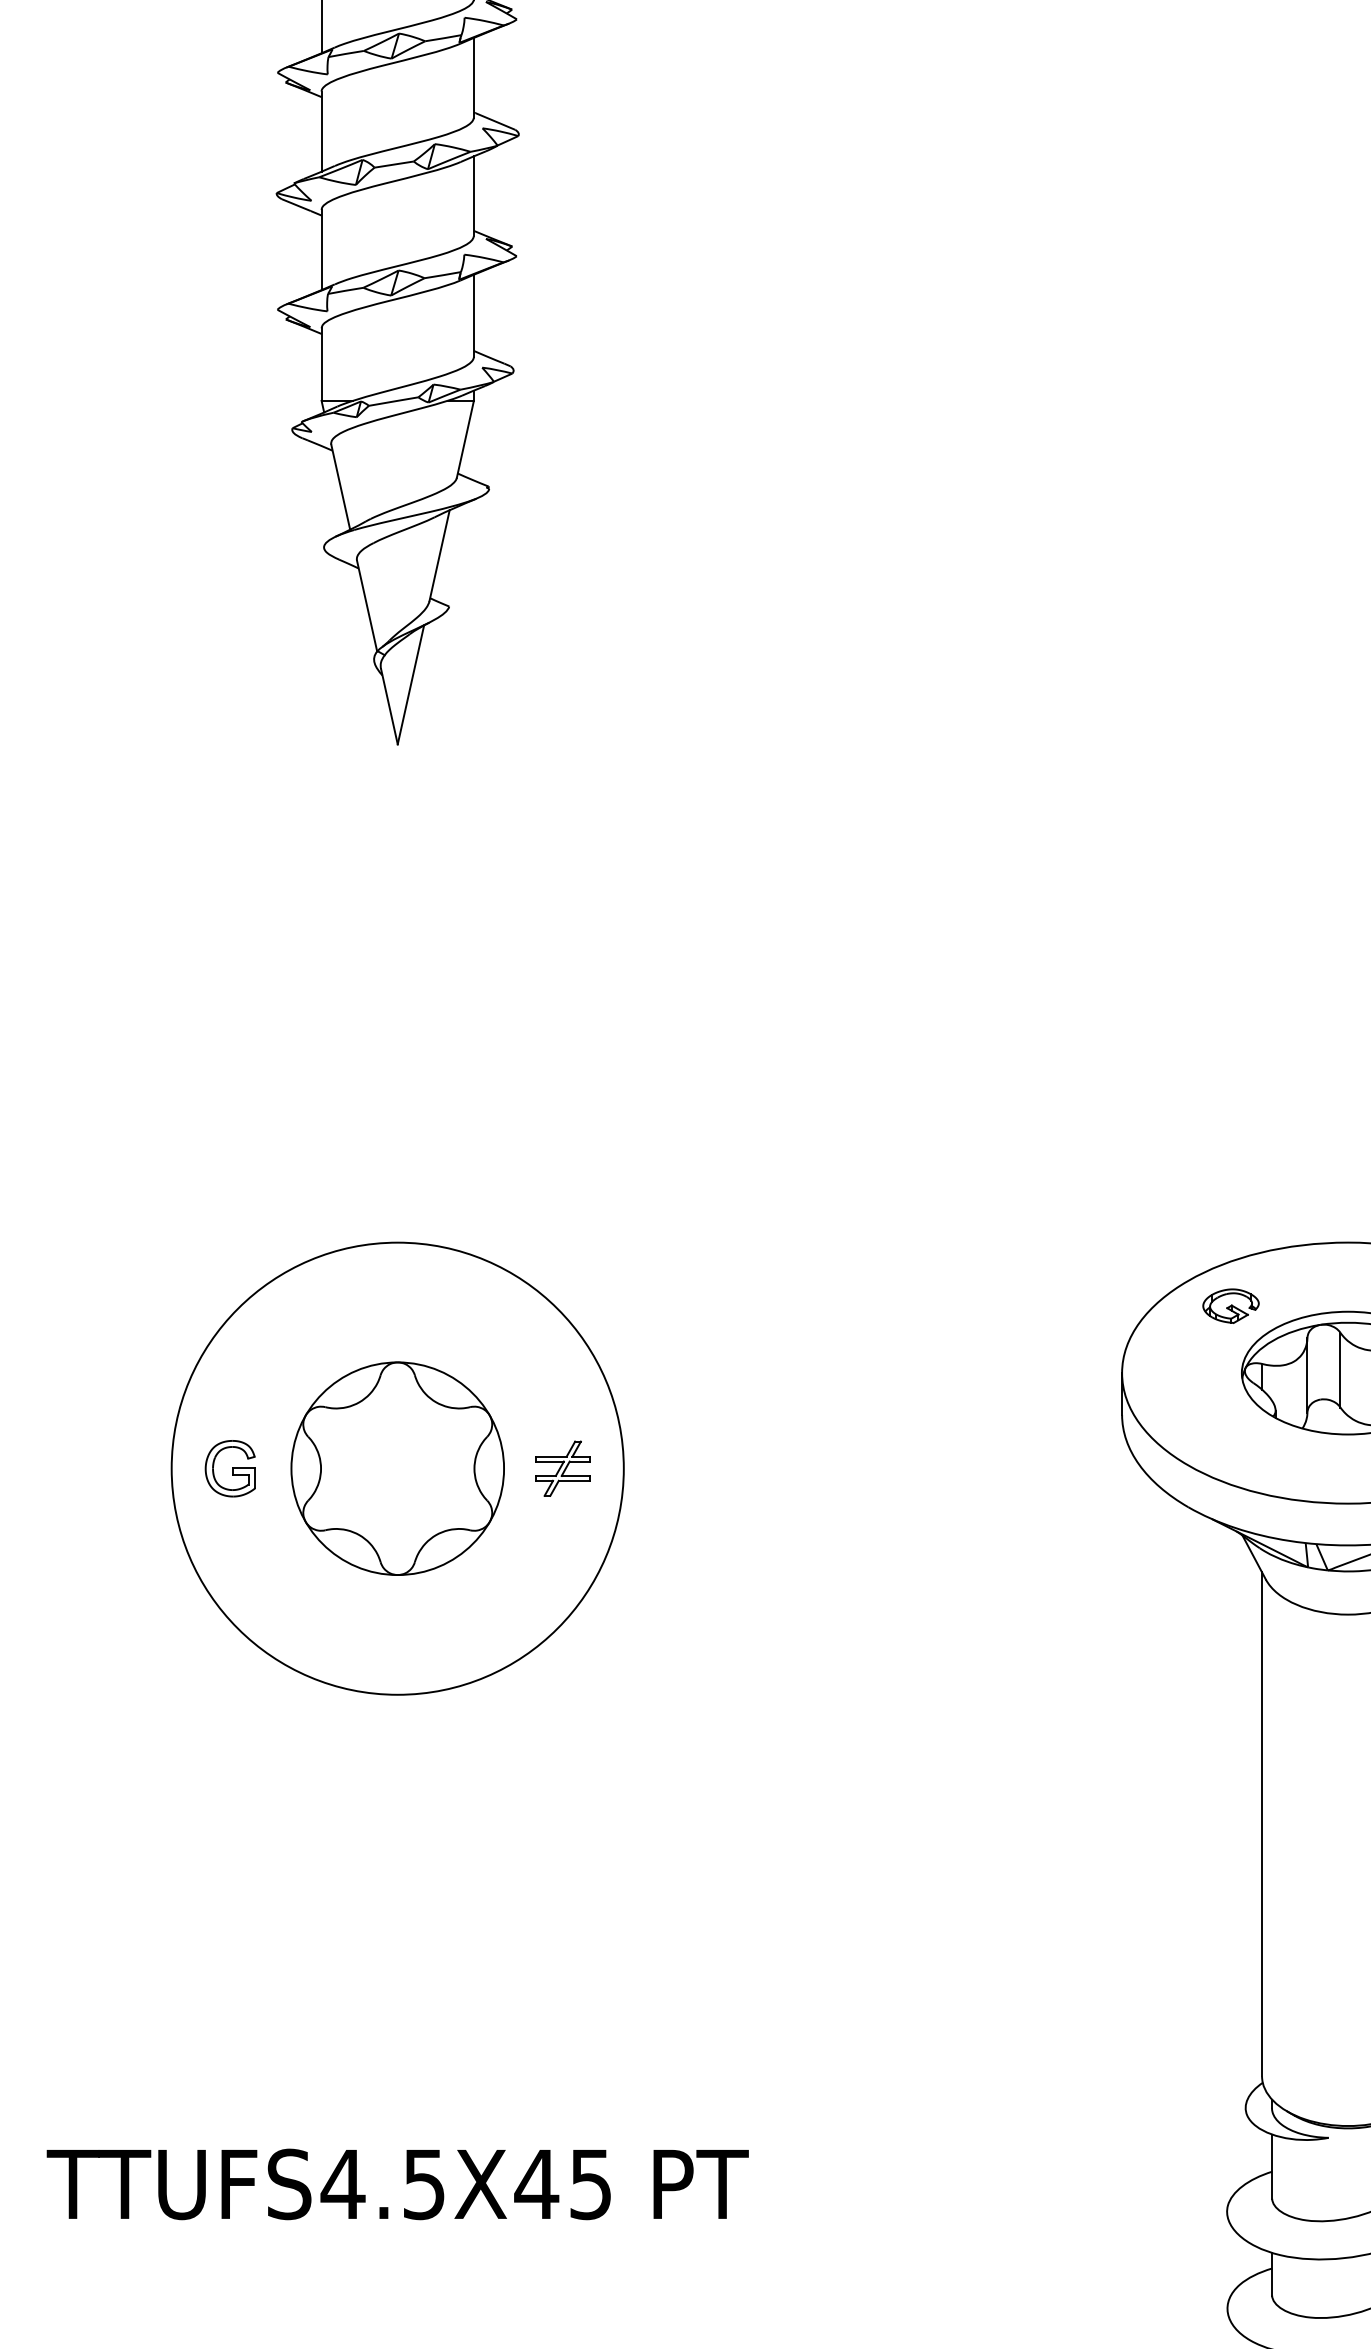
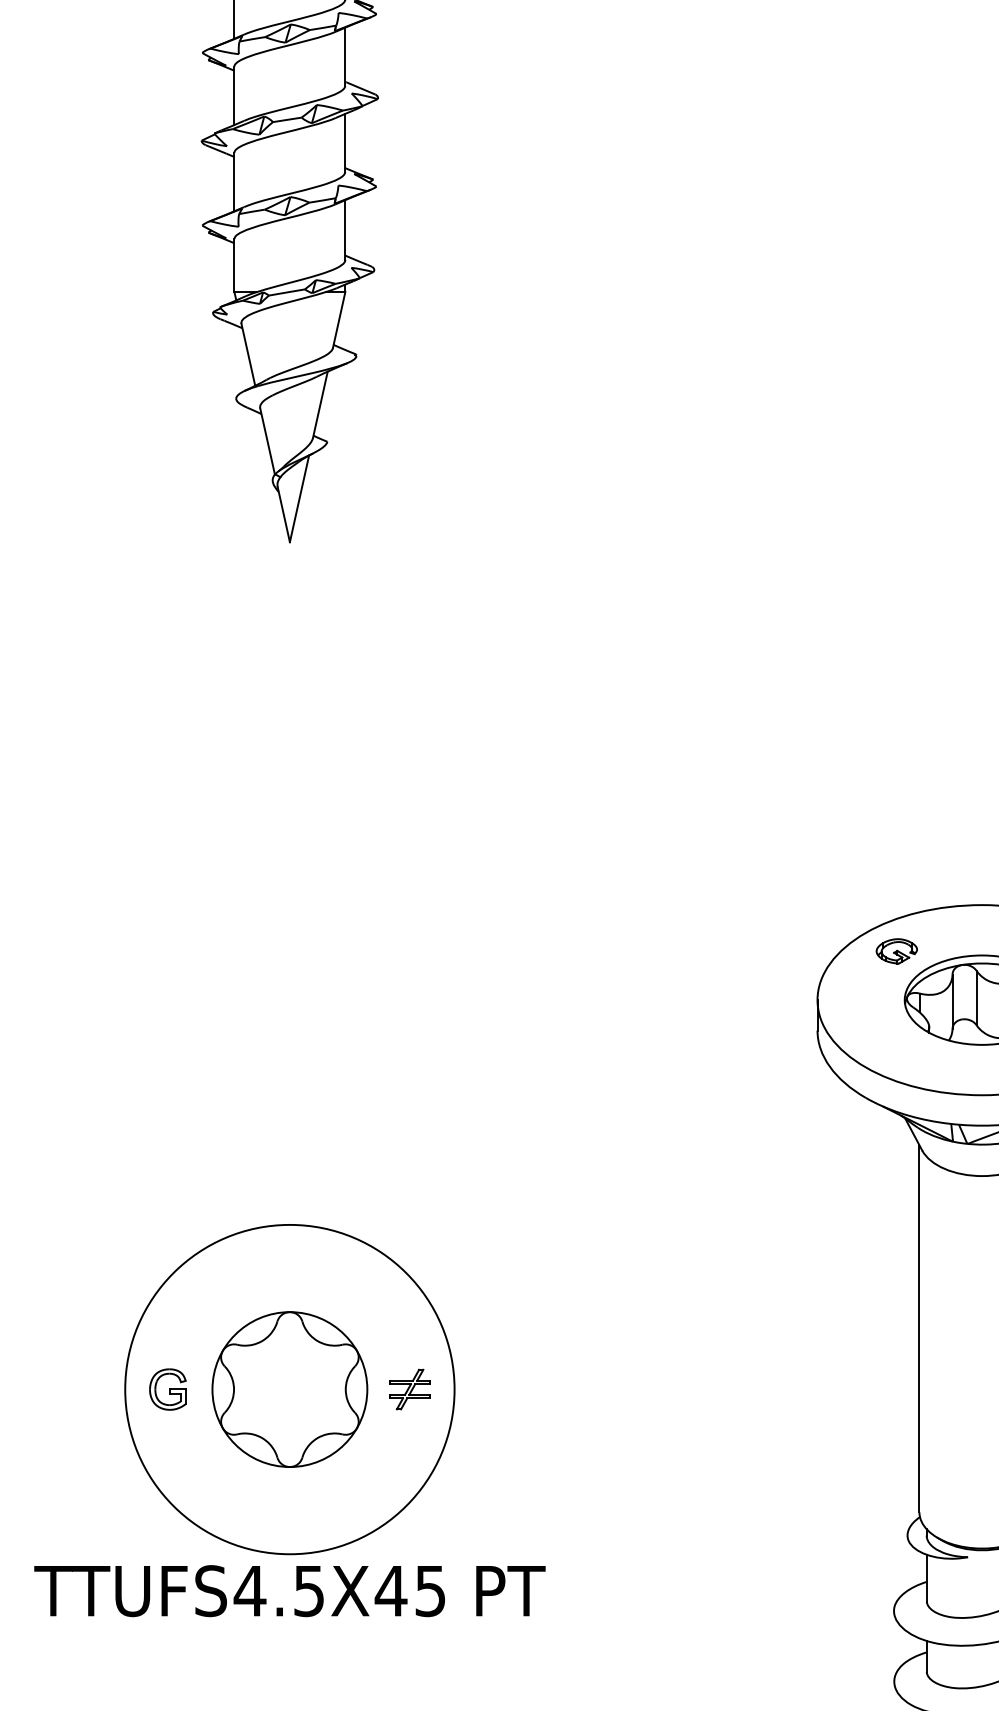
part: (397, 1468) -> (289, 1389), moved

